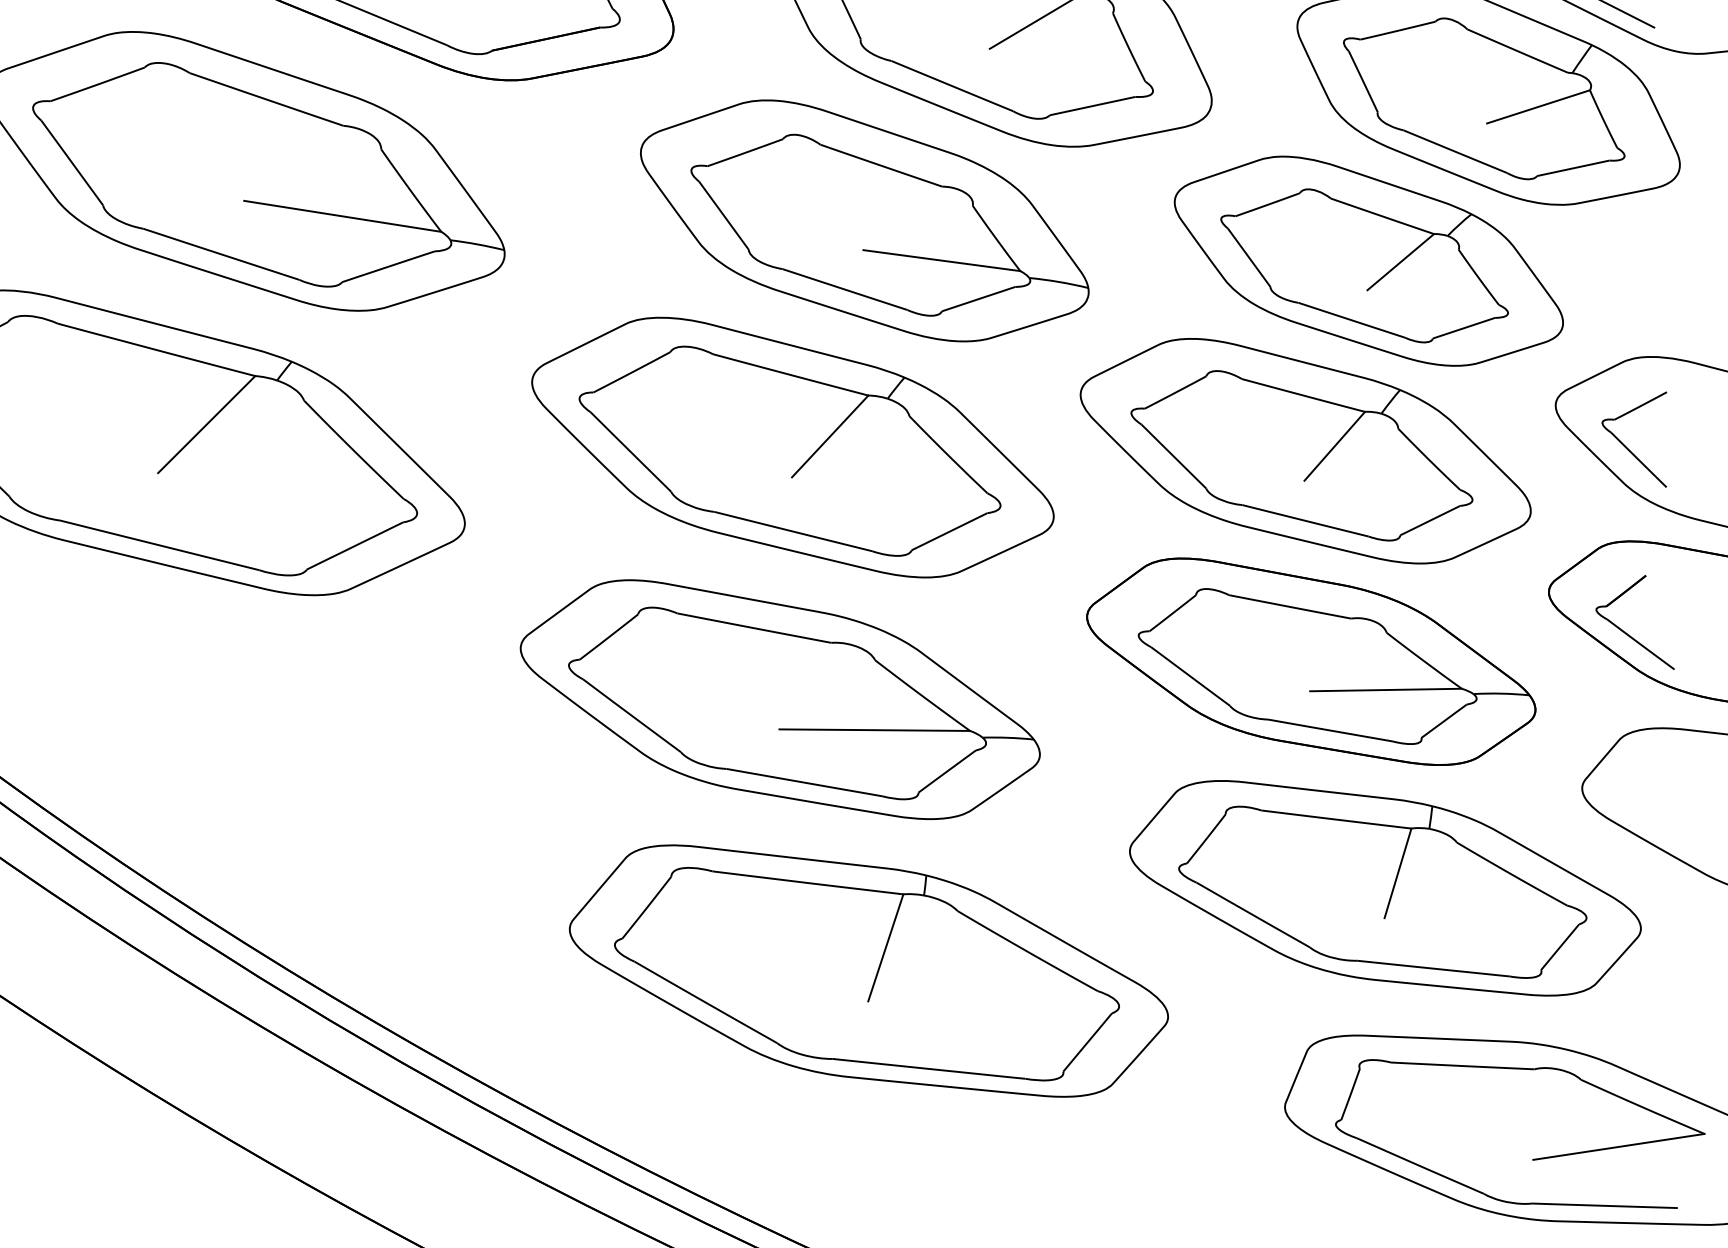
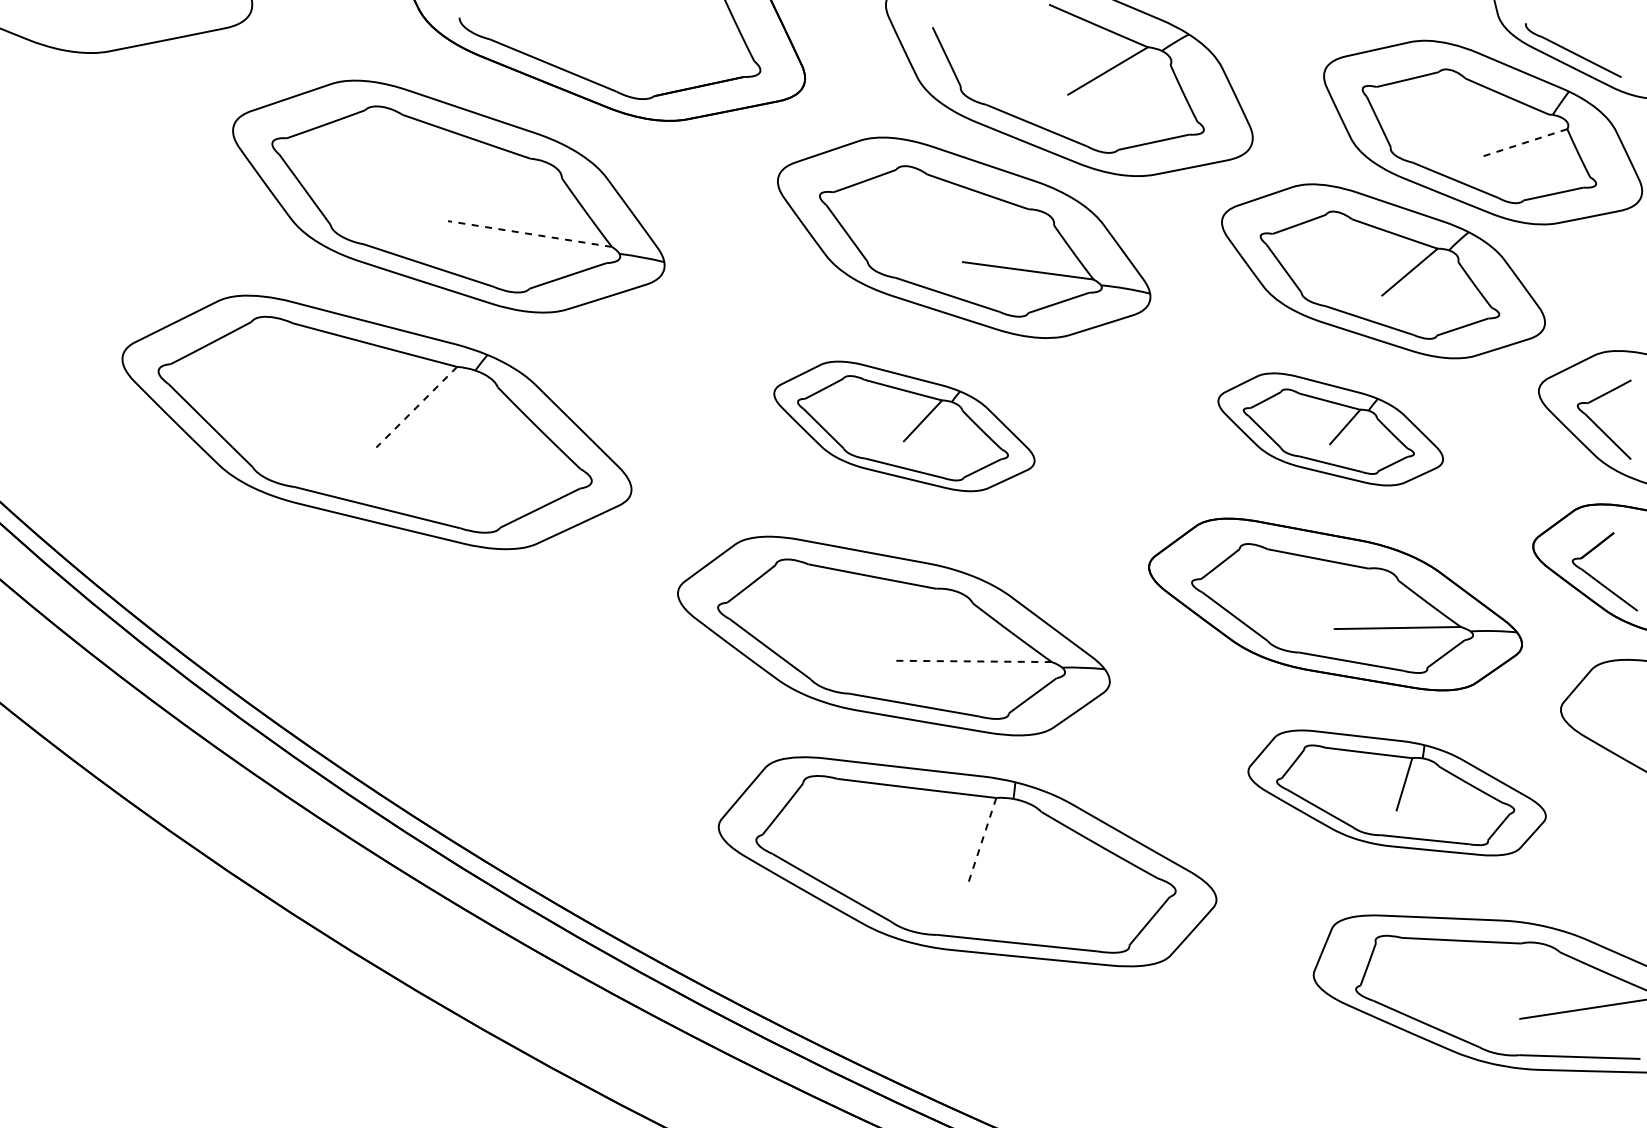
line: (1538, 106) -> (1524, 142), solid -> dashed
line: (342, 215) -> (529, 233), solid -> dashed
line: (206, 424) -> (416, 407), solid -> dashed
part: (793, 447) -> (904, 426), size x0.6
part: (1305, 451) -> (1330, 429), size x0.6
line: (873, 730) -> (971, 661), solid -> dashed
part: (1384, 887) -> (1396, 792), size x0.7
line: (885, 947) -> (981, 842), solid -> dashed

